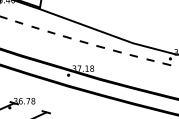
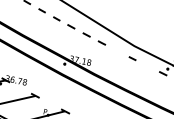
line: (117, 51) -> (117, 50), removed
line: (150, 59) -> (148, 65), removed

